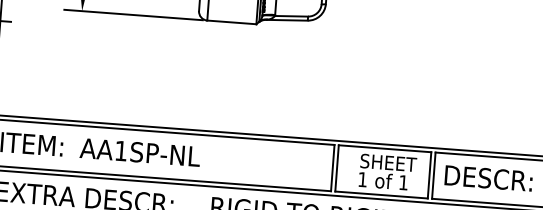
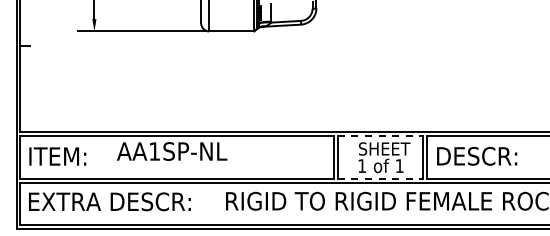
line: (385, 148) -> (380, 136), solid -> dashed
text: (140, 152) -> (172, 151), moved
line: (381, 194) -> (380, 178), solid -> dashed

